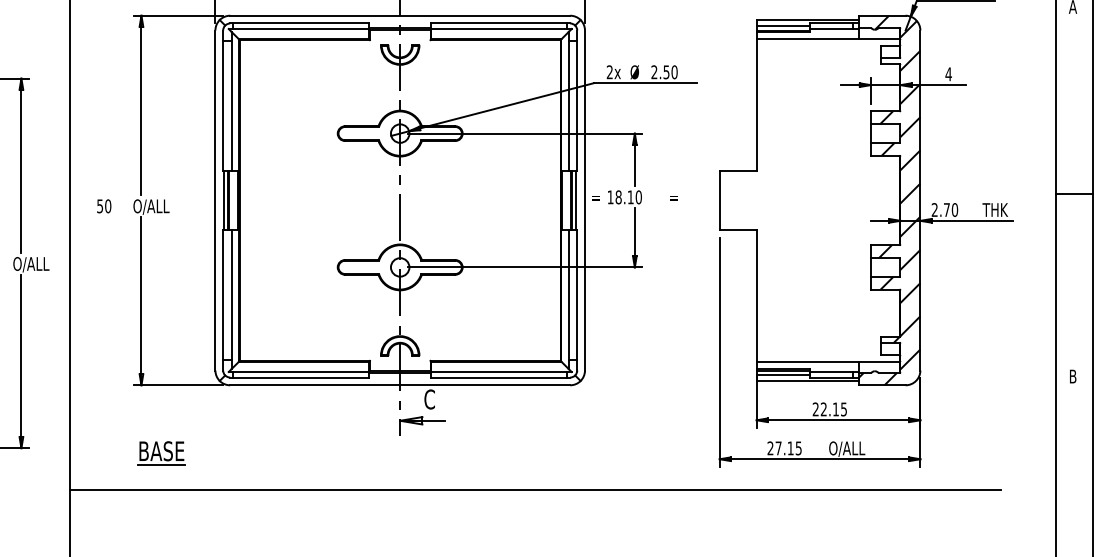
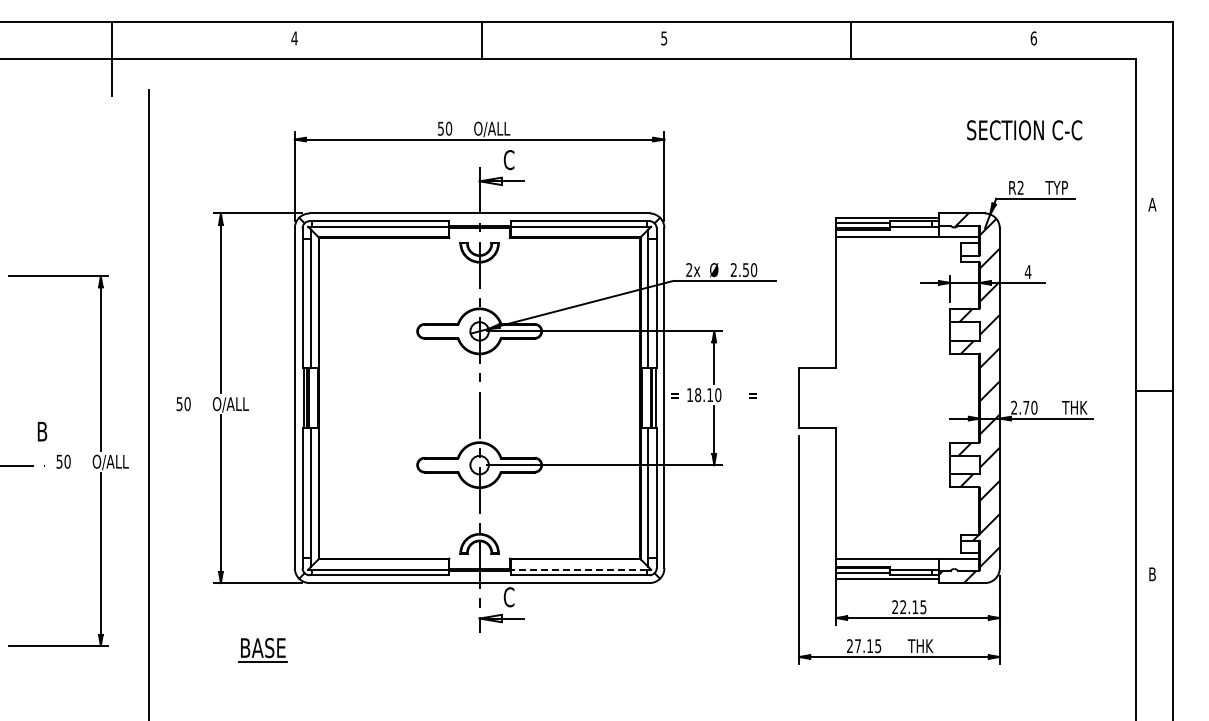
line: (499, 371) -> (578, 569), solid -> dashed
text: (846, 448) -> (925, 646), O/ALL -> THK
part: (161, 453) -> (262, 650), moved
line: (535, 489) -> (614, 687), removed

